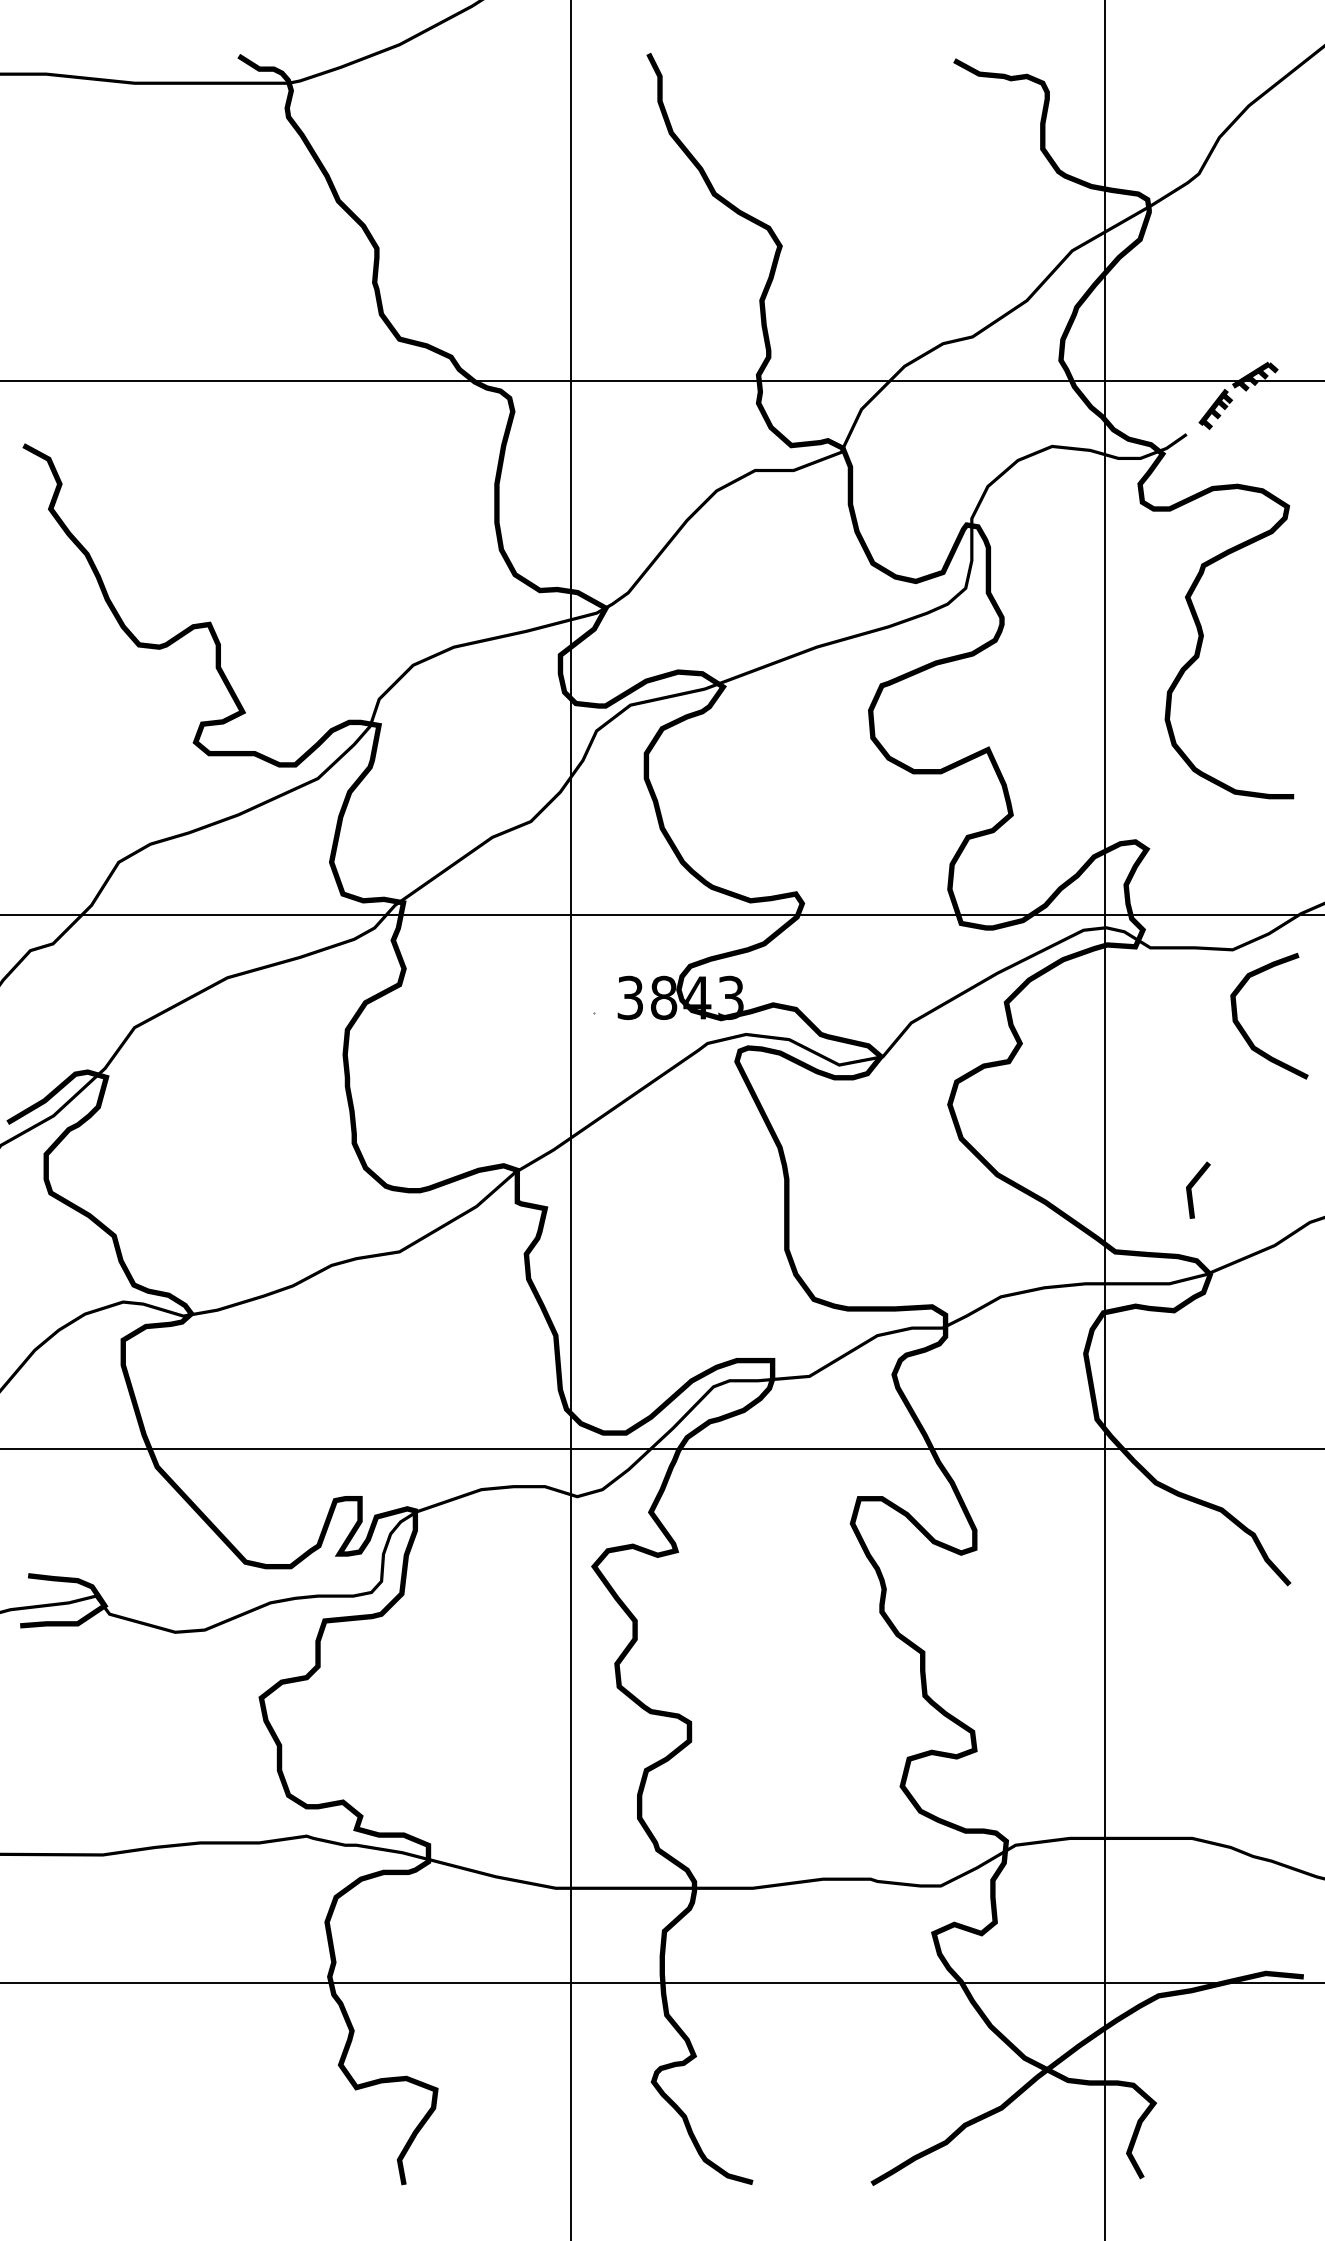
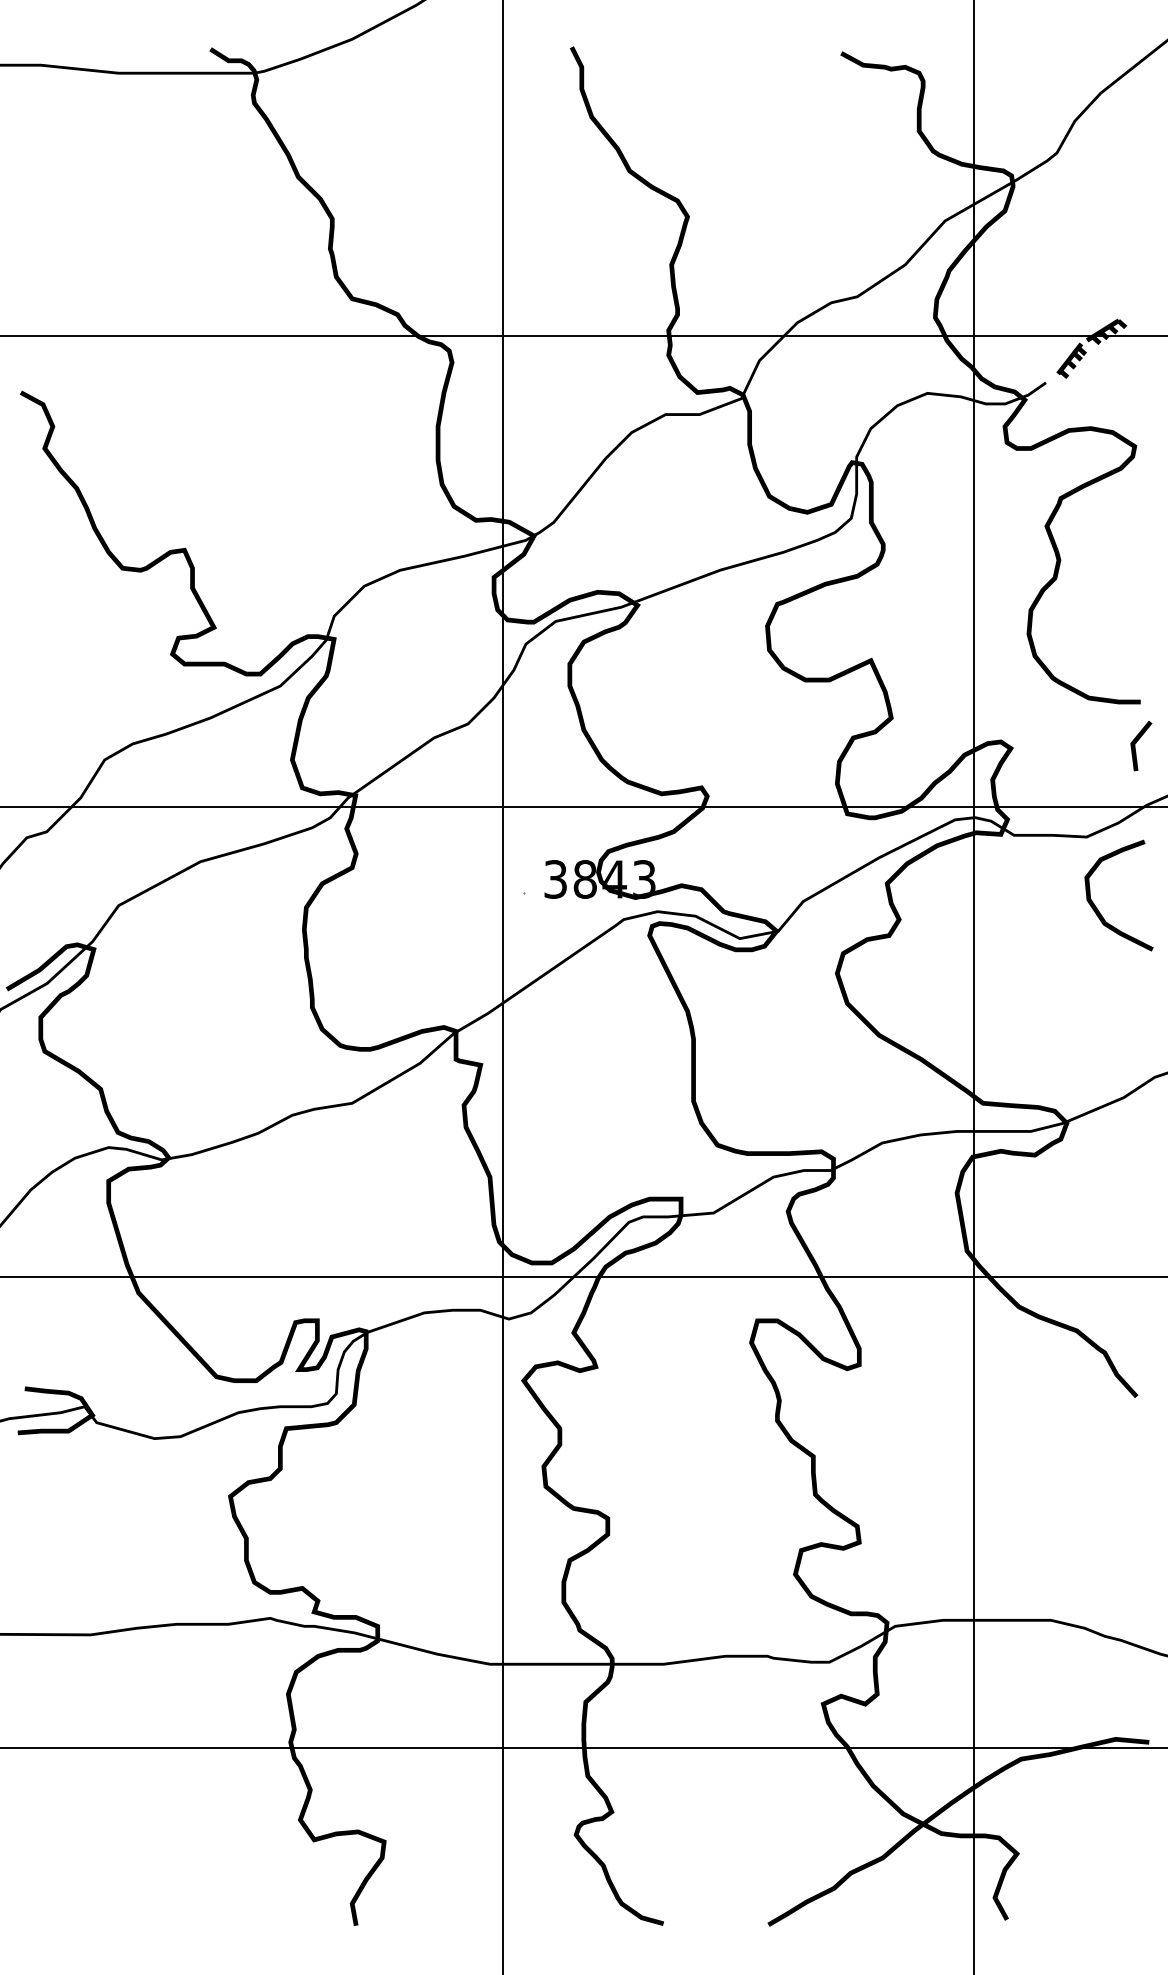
line: (1192, 1187) -> (1136, 743), moved

